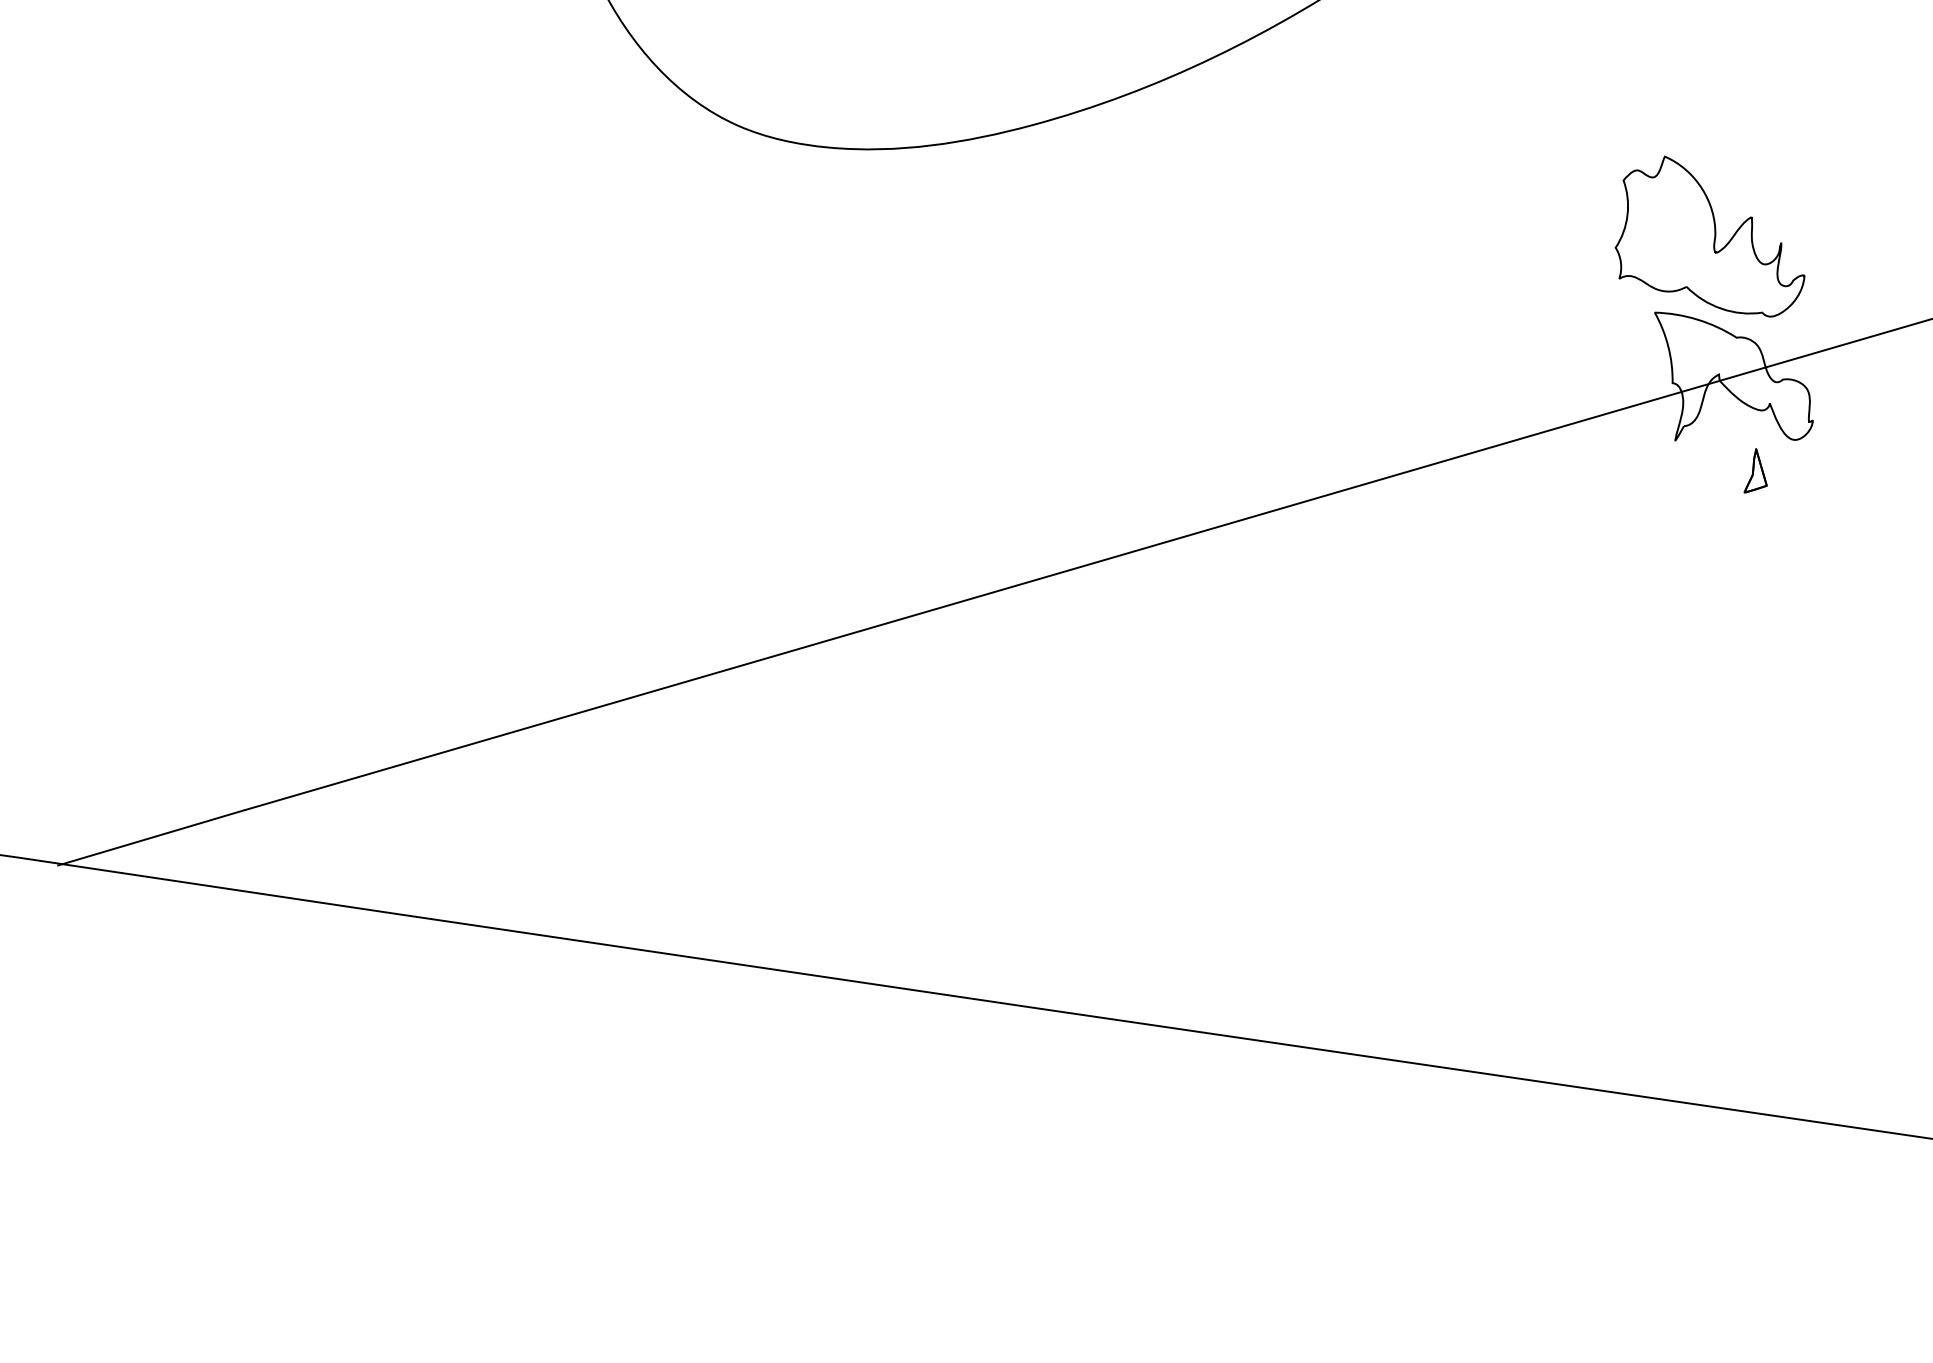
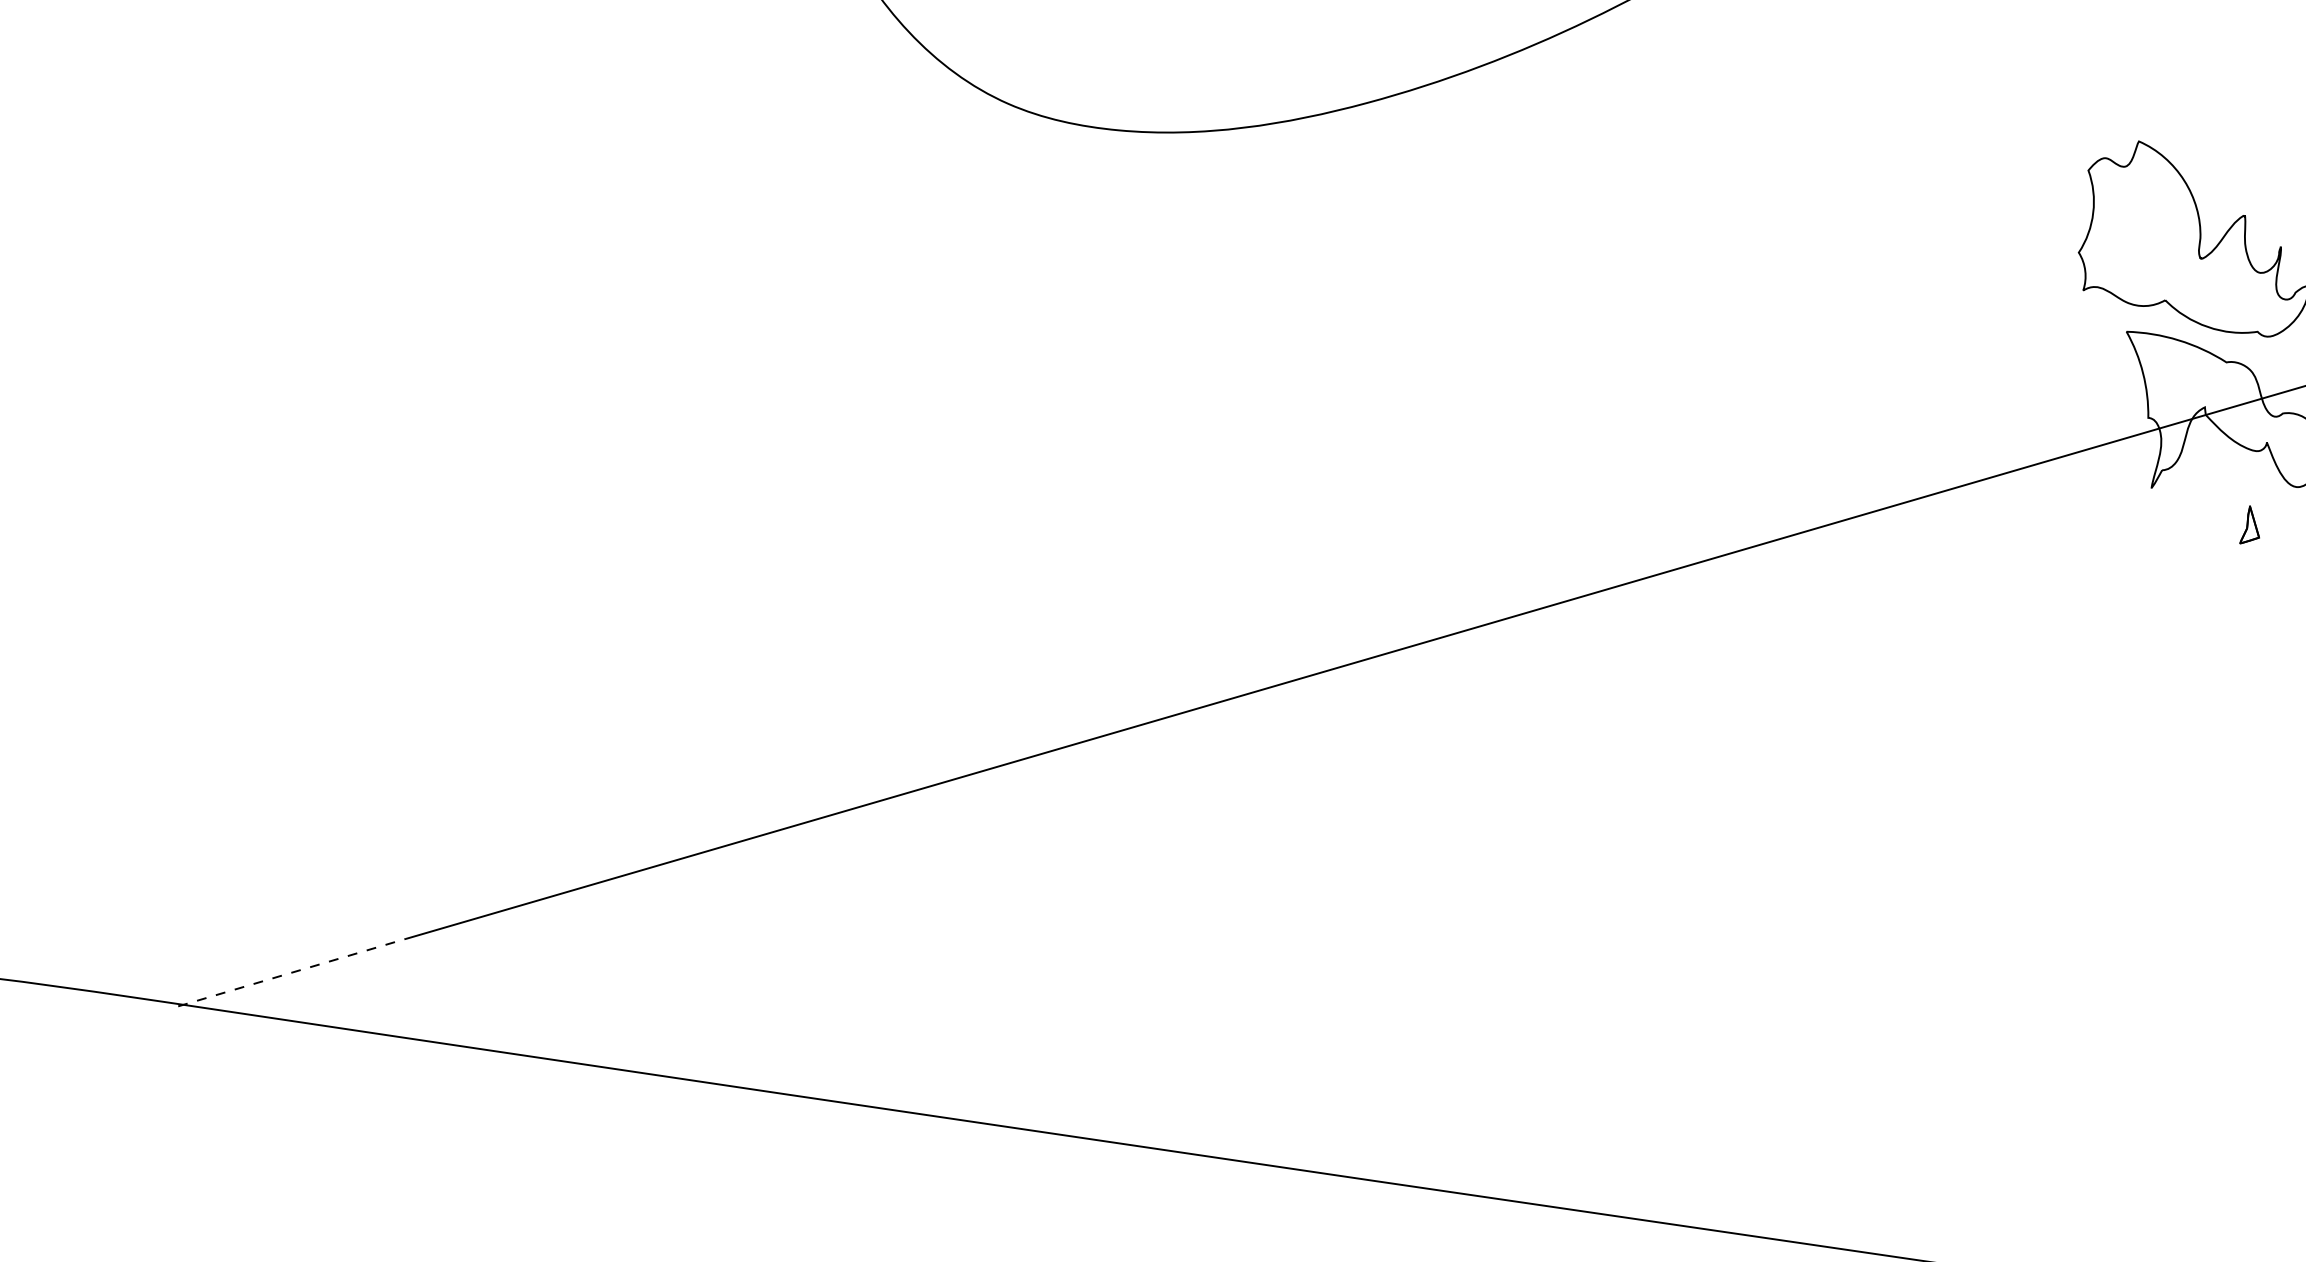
part: (1755, 470) -> (2249, 524), size x0.7
line: (151, 837) -> (292, 972), solid -> dashed

